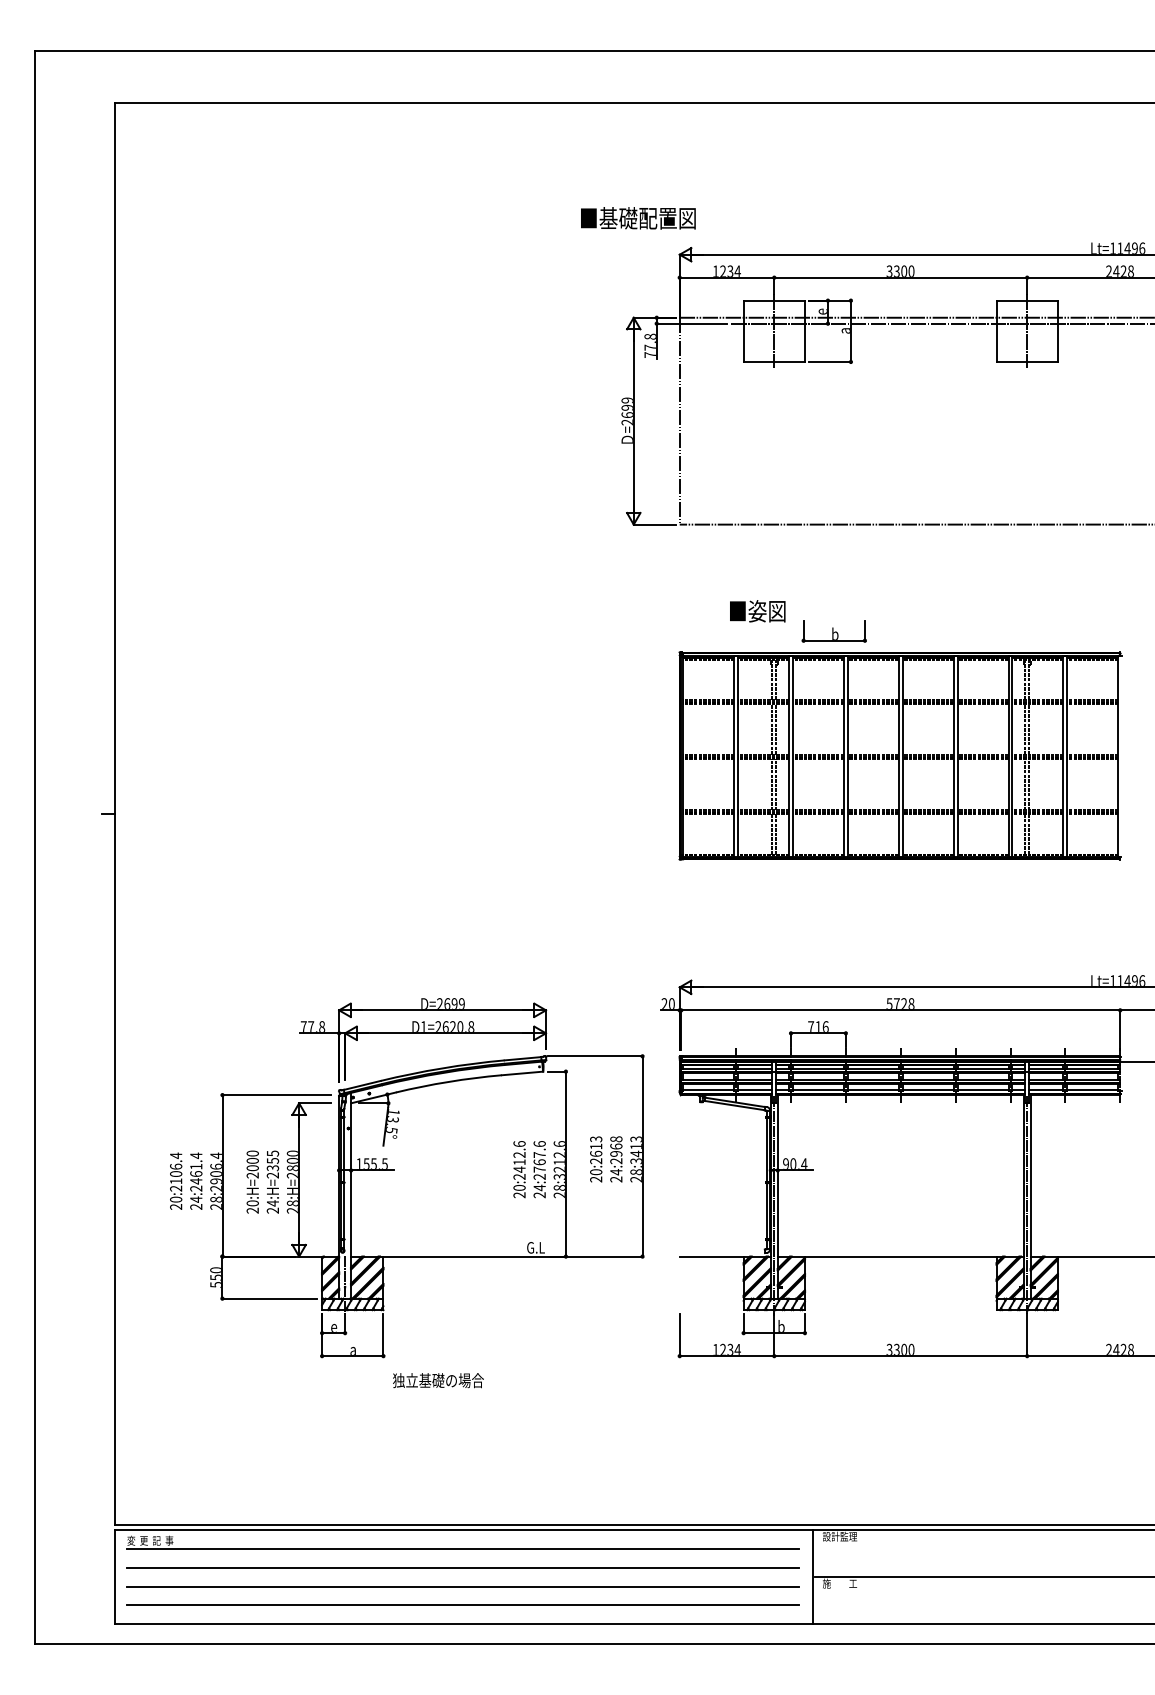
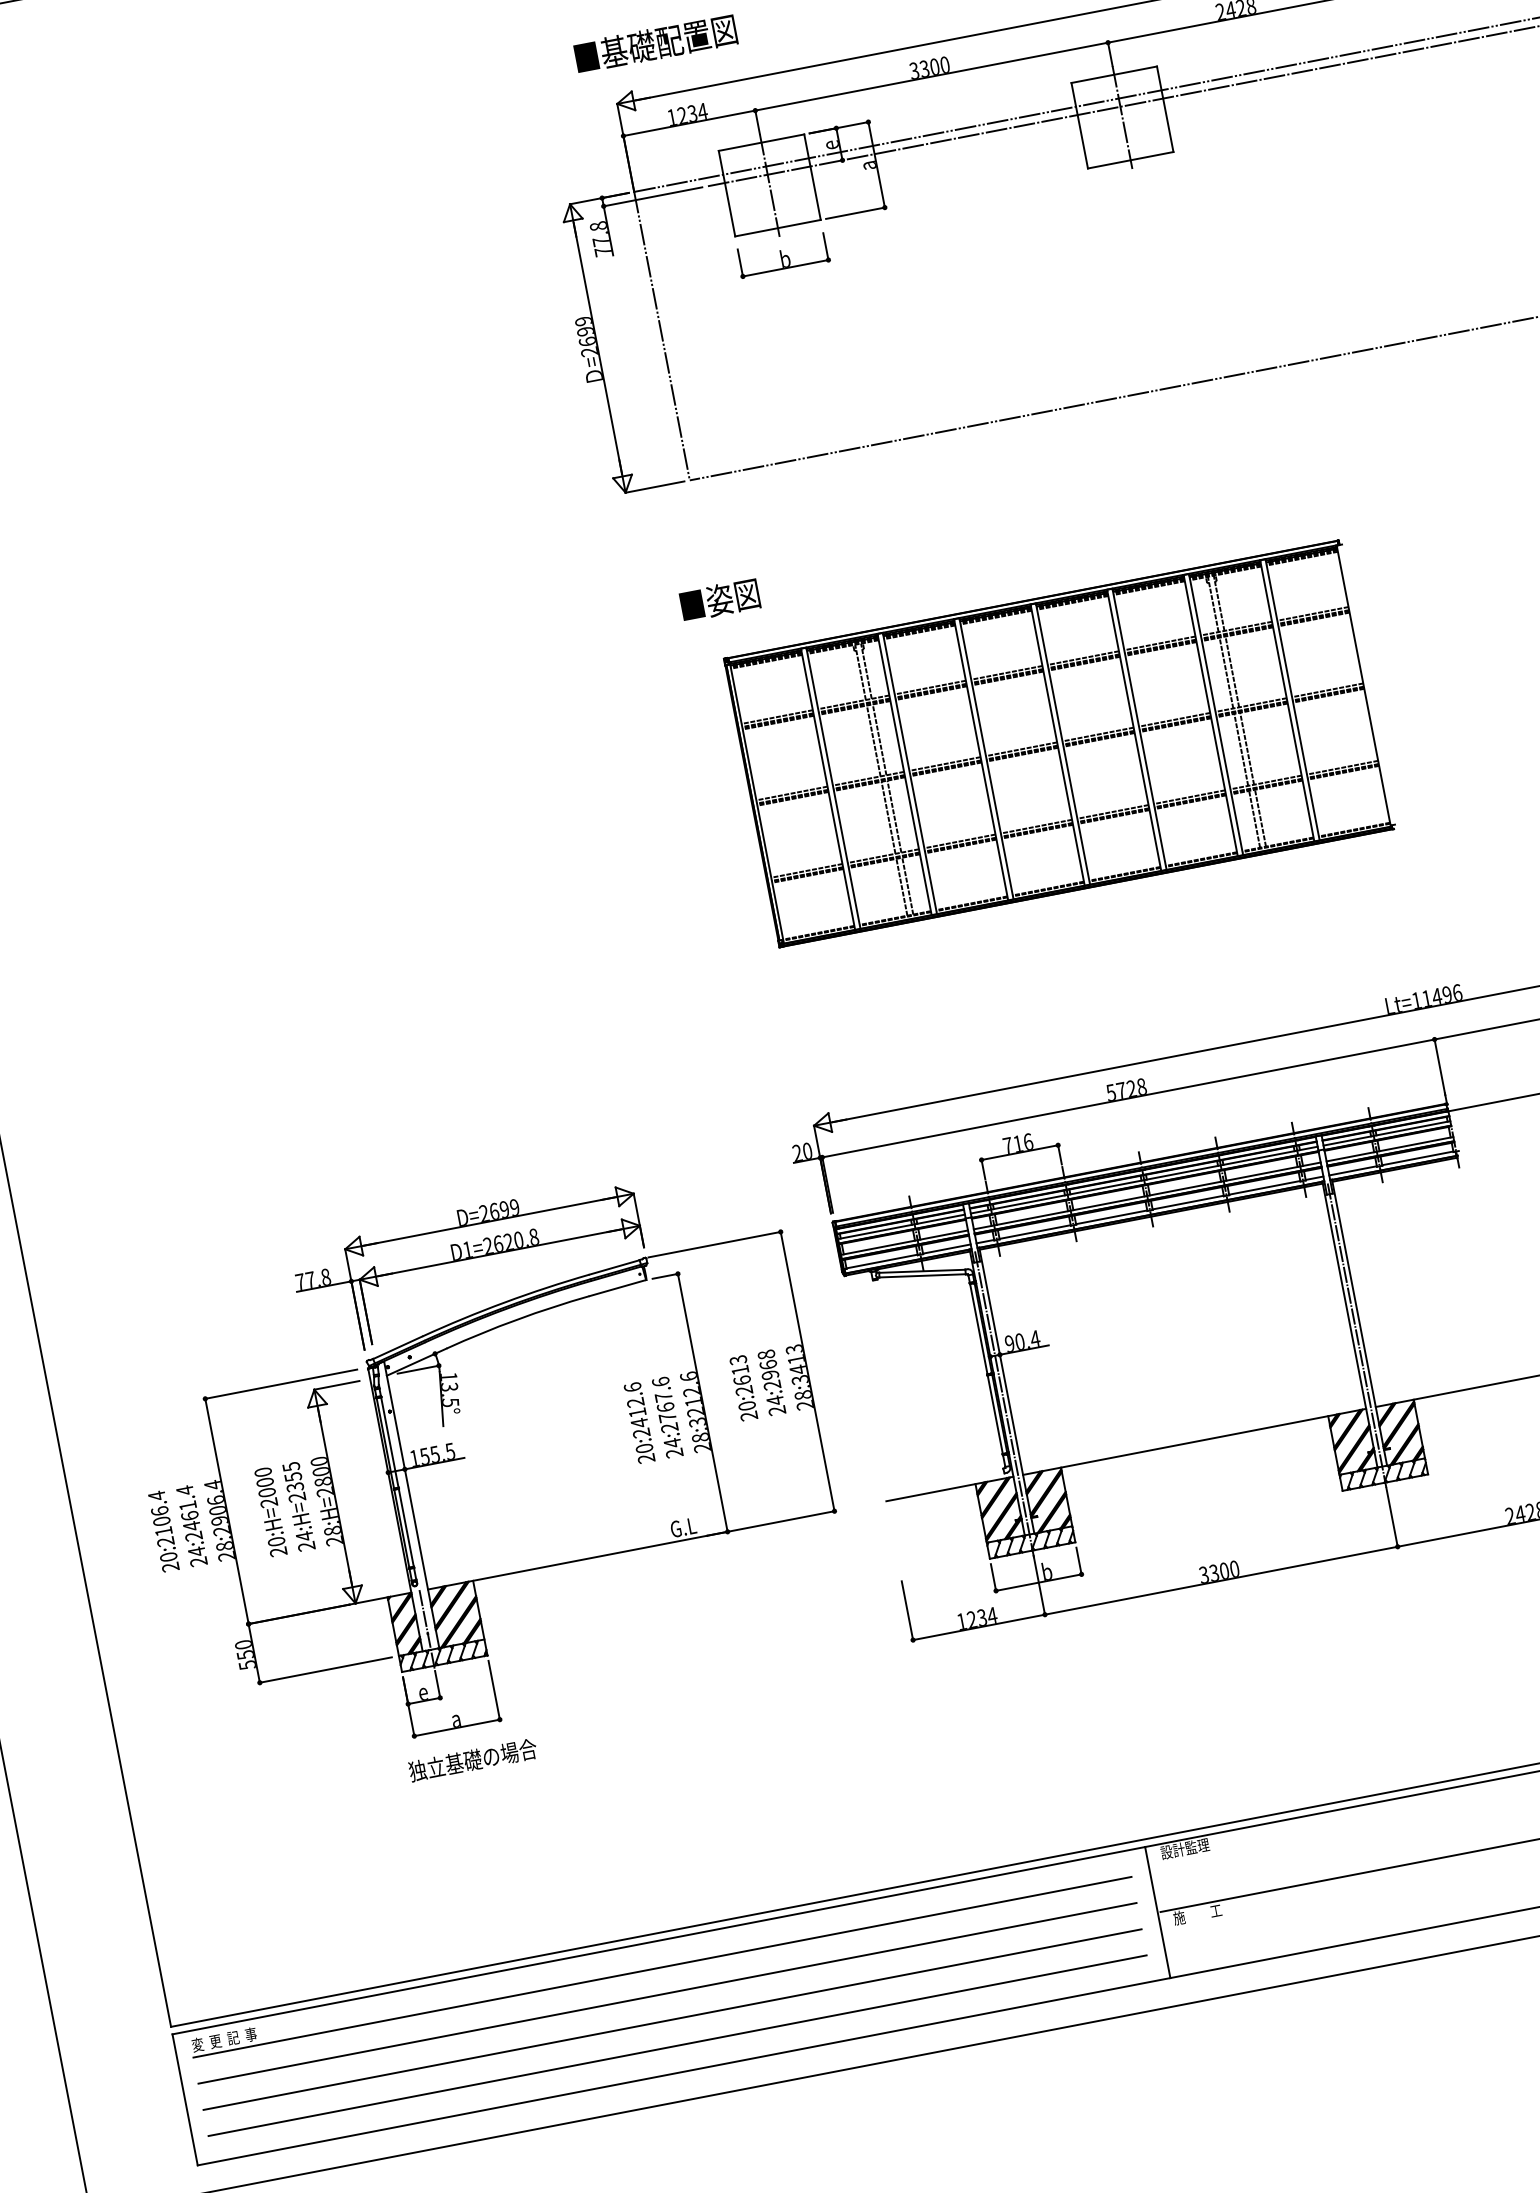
text: (638, 218) -> (656, 44), moved
text: (757, 611) -> (719, 600), moved
part: (833, 631) -> (782, 255), moved
text: (438, 1380) -> (473, 1760), moved

